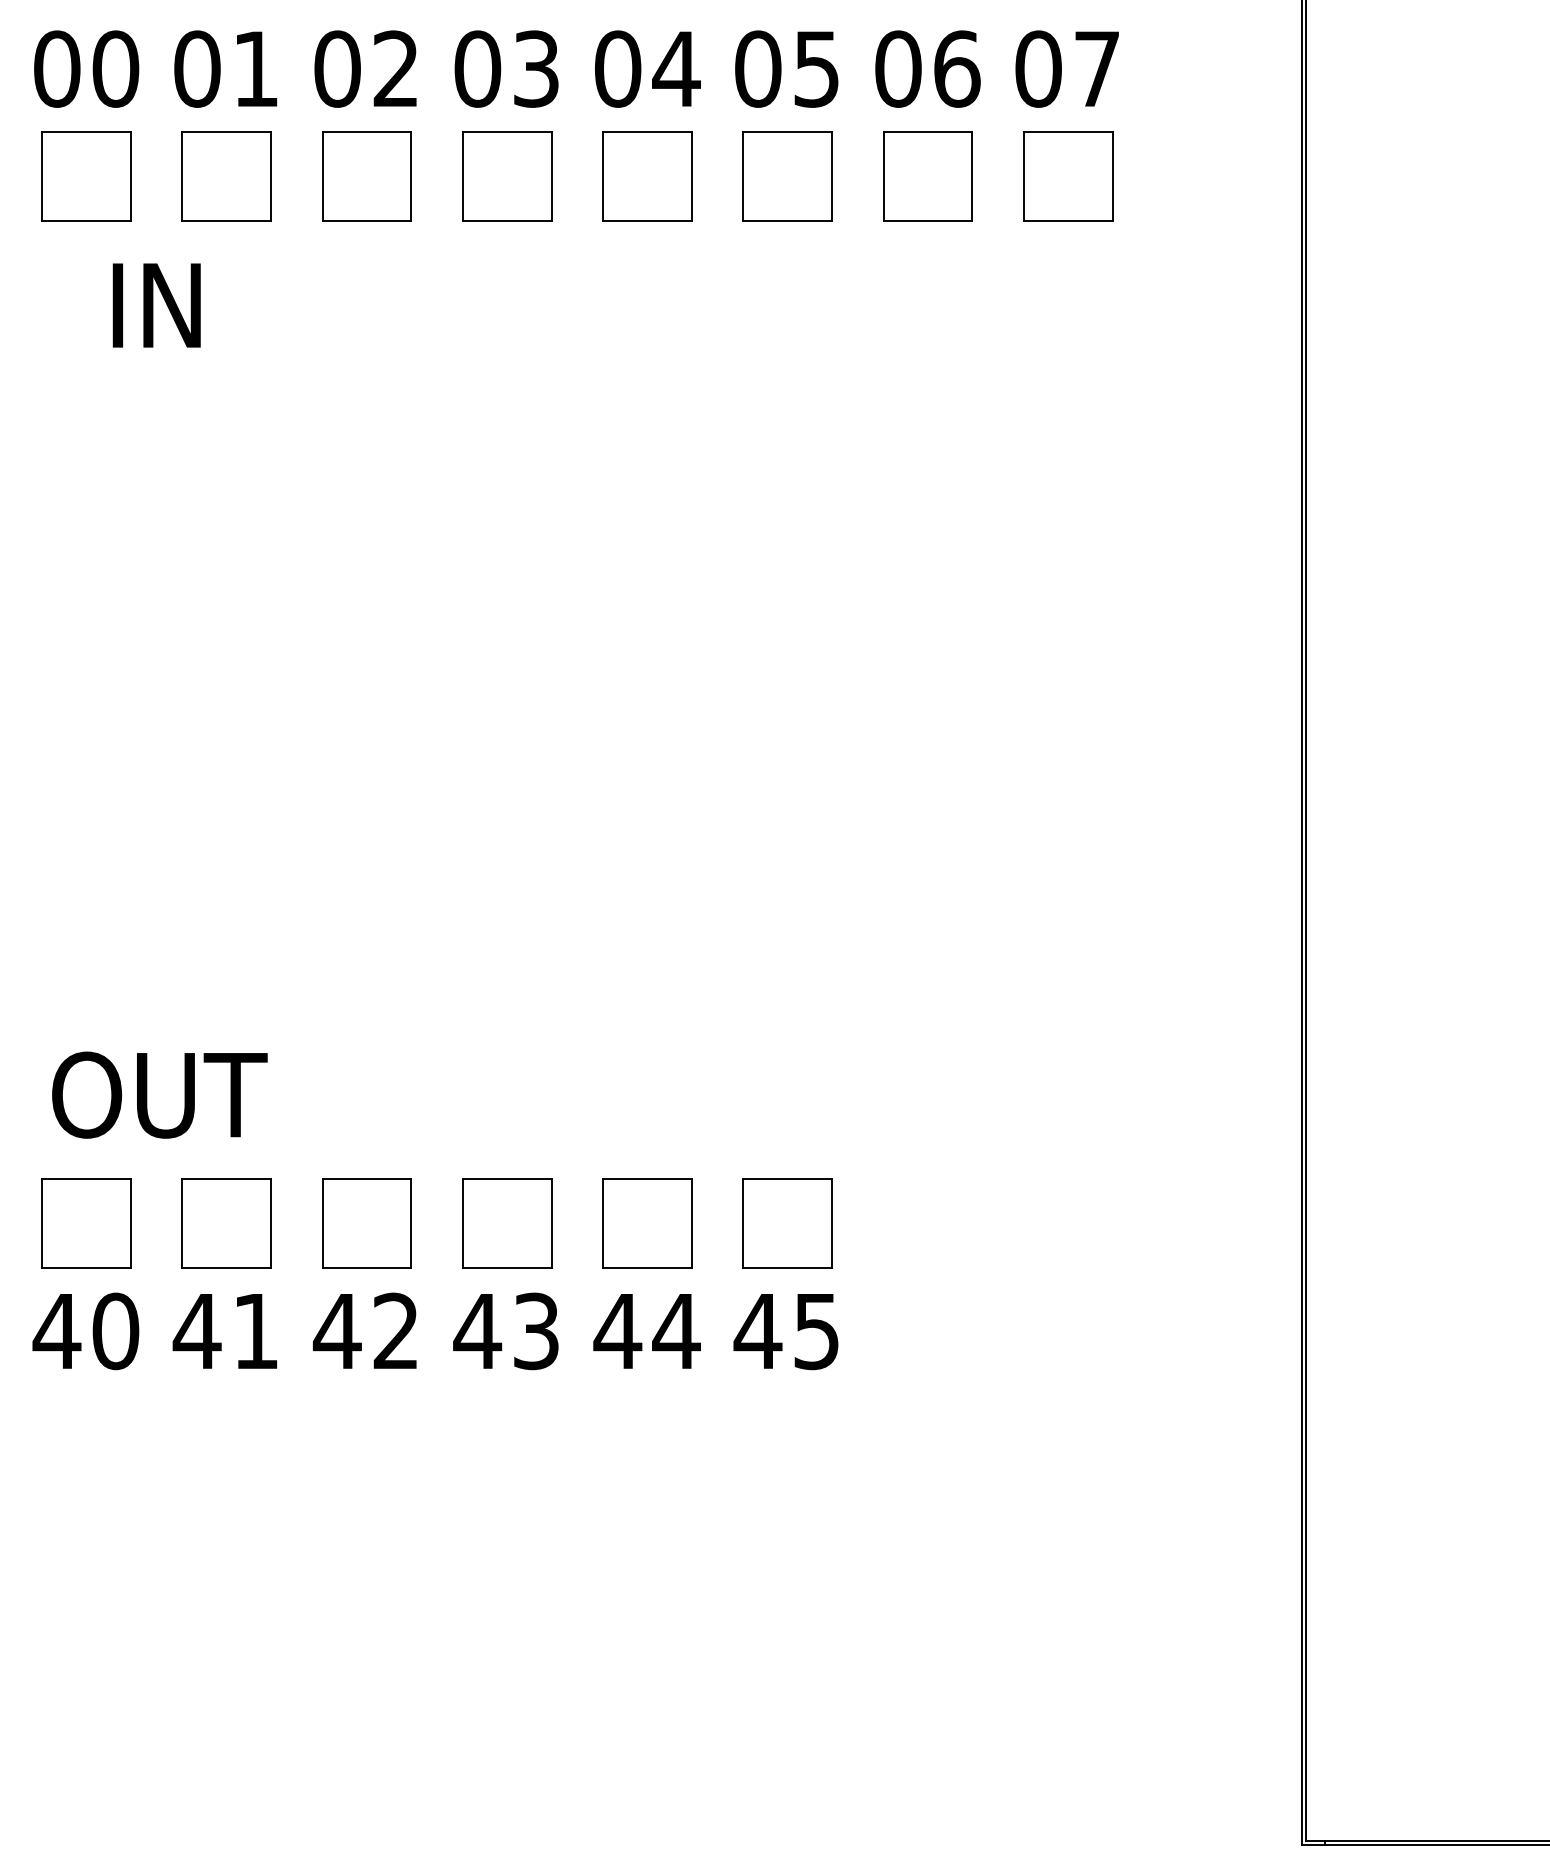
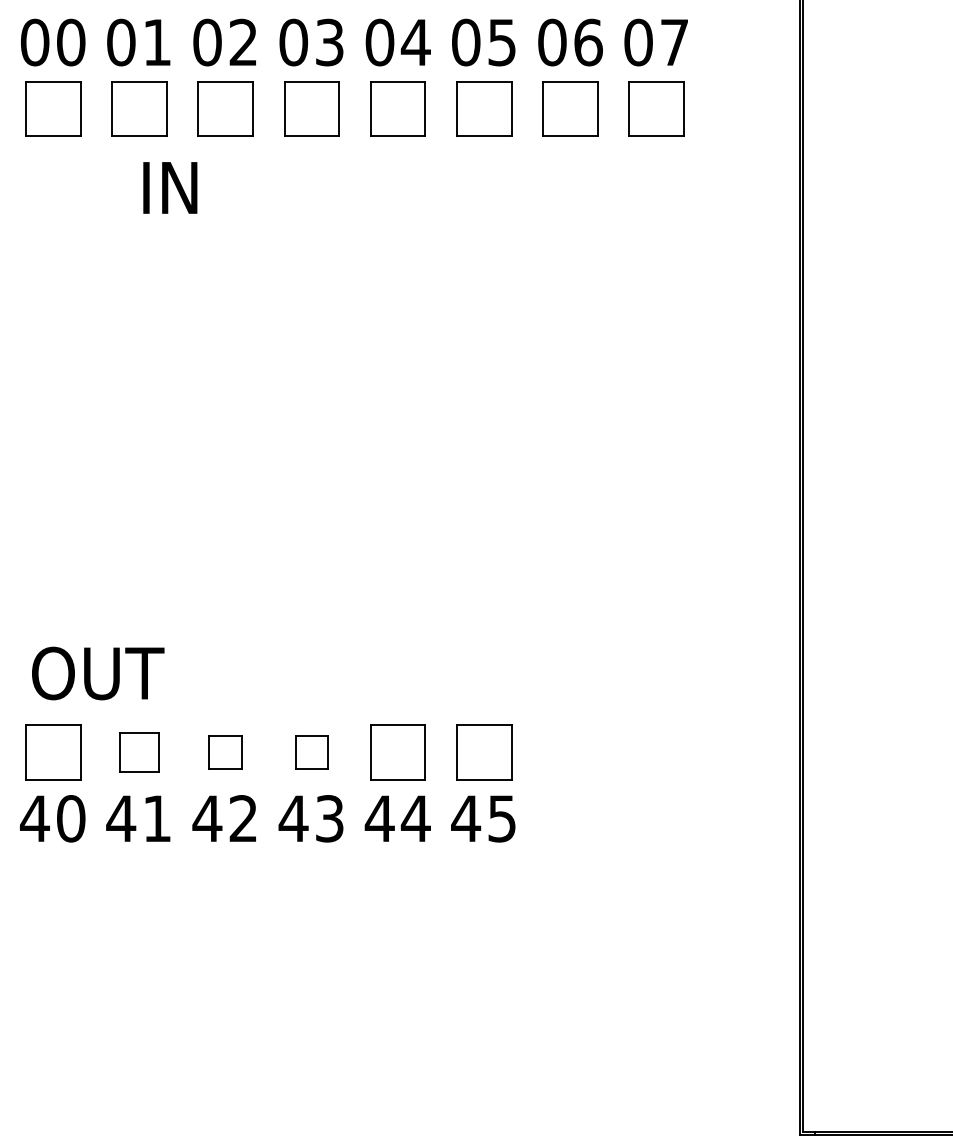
text: (157, 304) -> (170, 187), moved
part: (226, 1223) -> (139, 752), size x0.7
part: (366, 1223) -> (225, 752), size x0.6
part: (506, 1223) -> (311, 752), size x0.6

